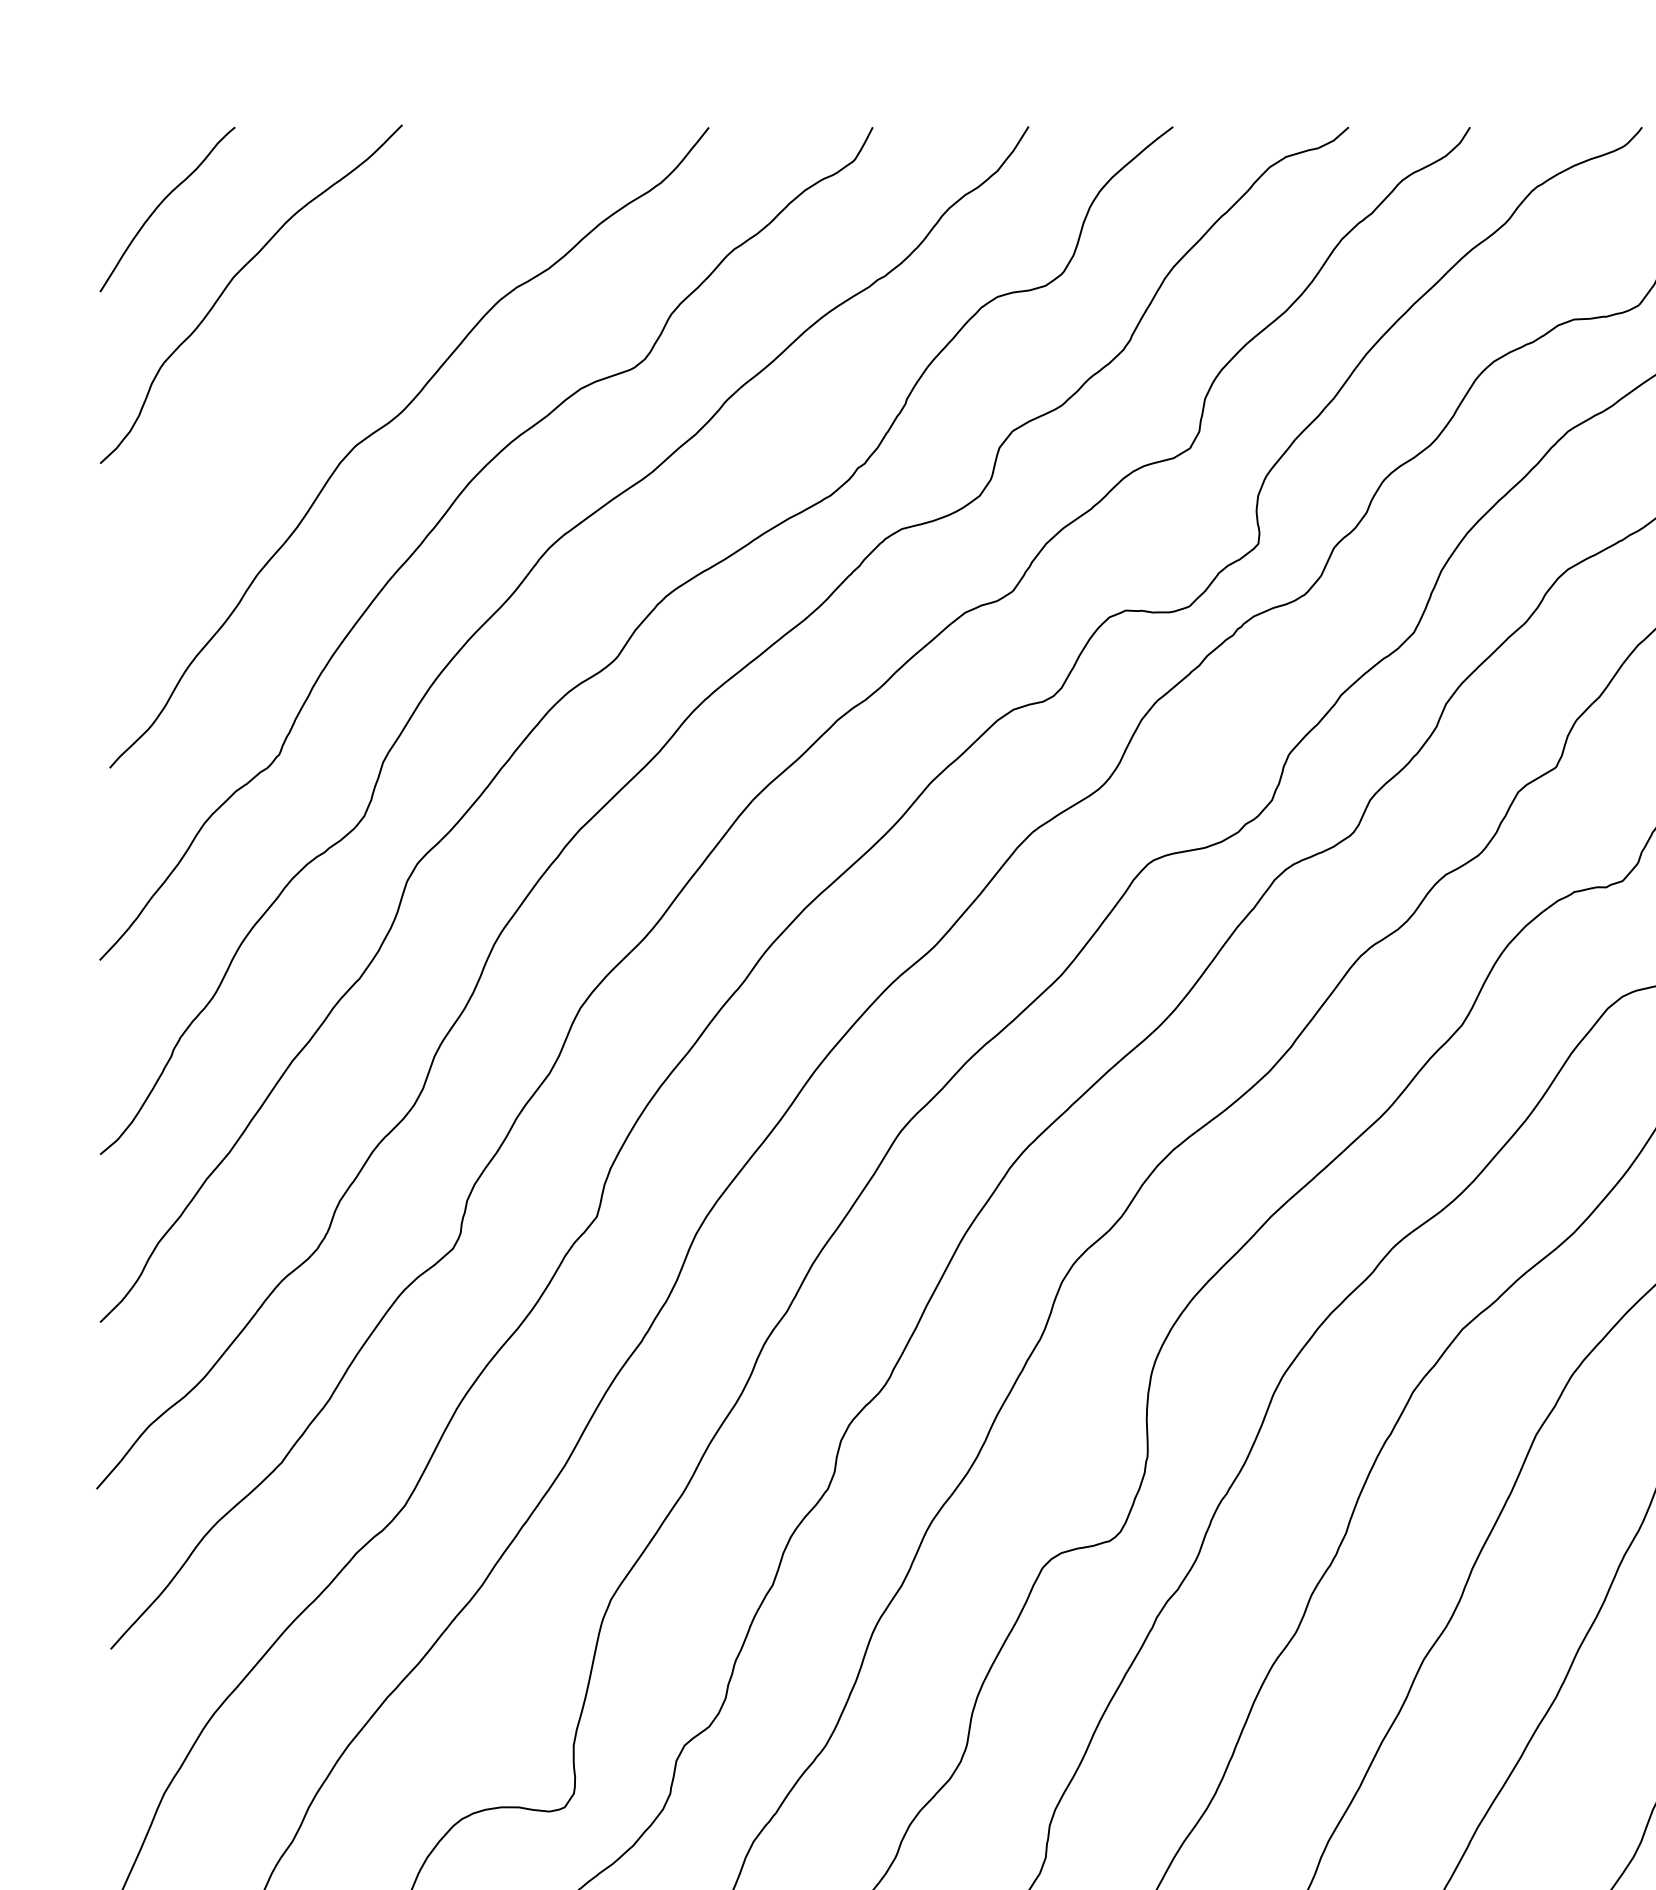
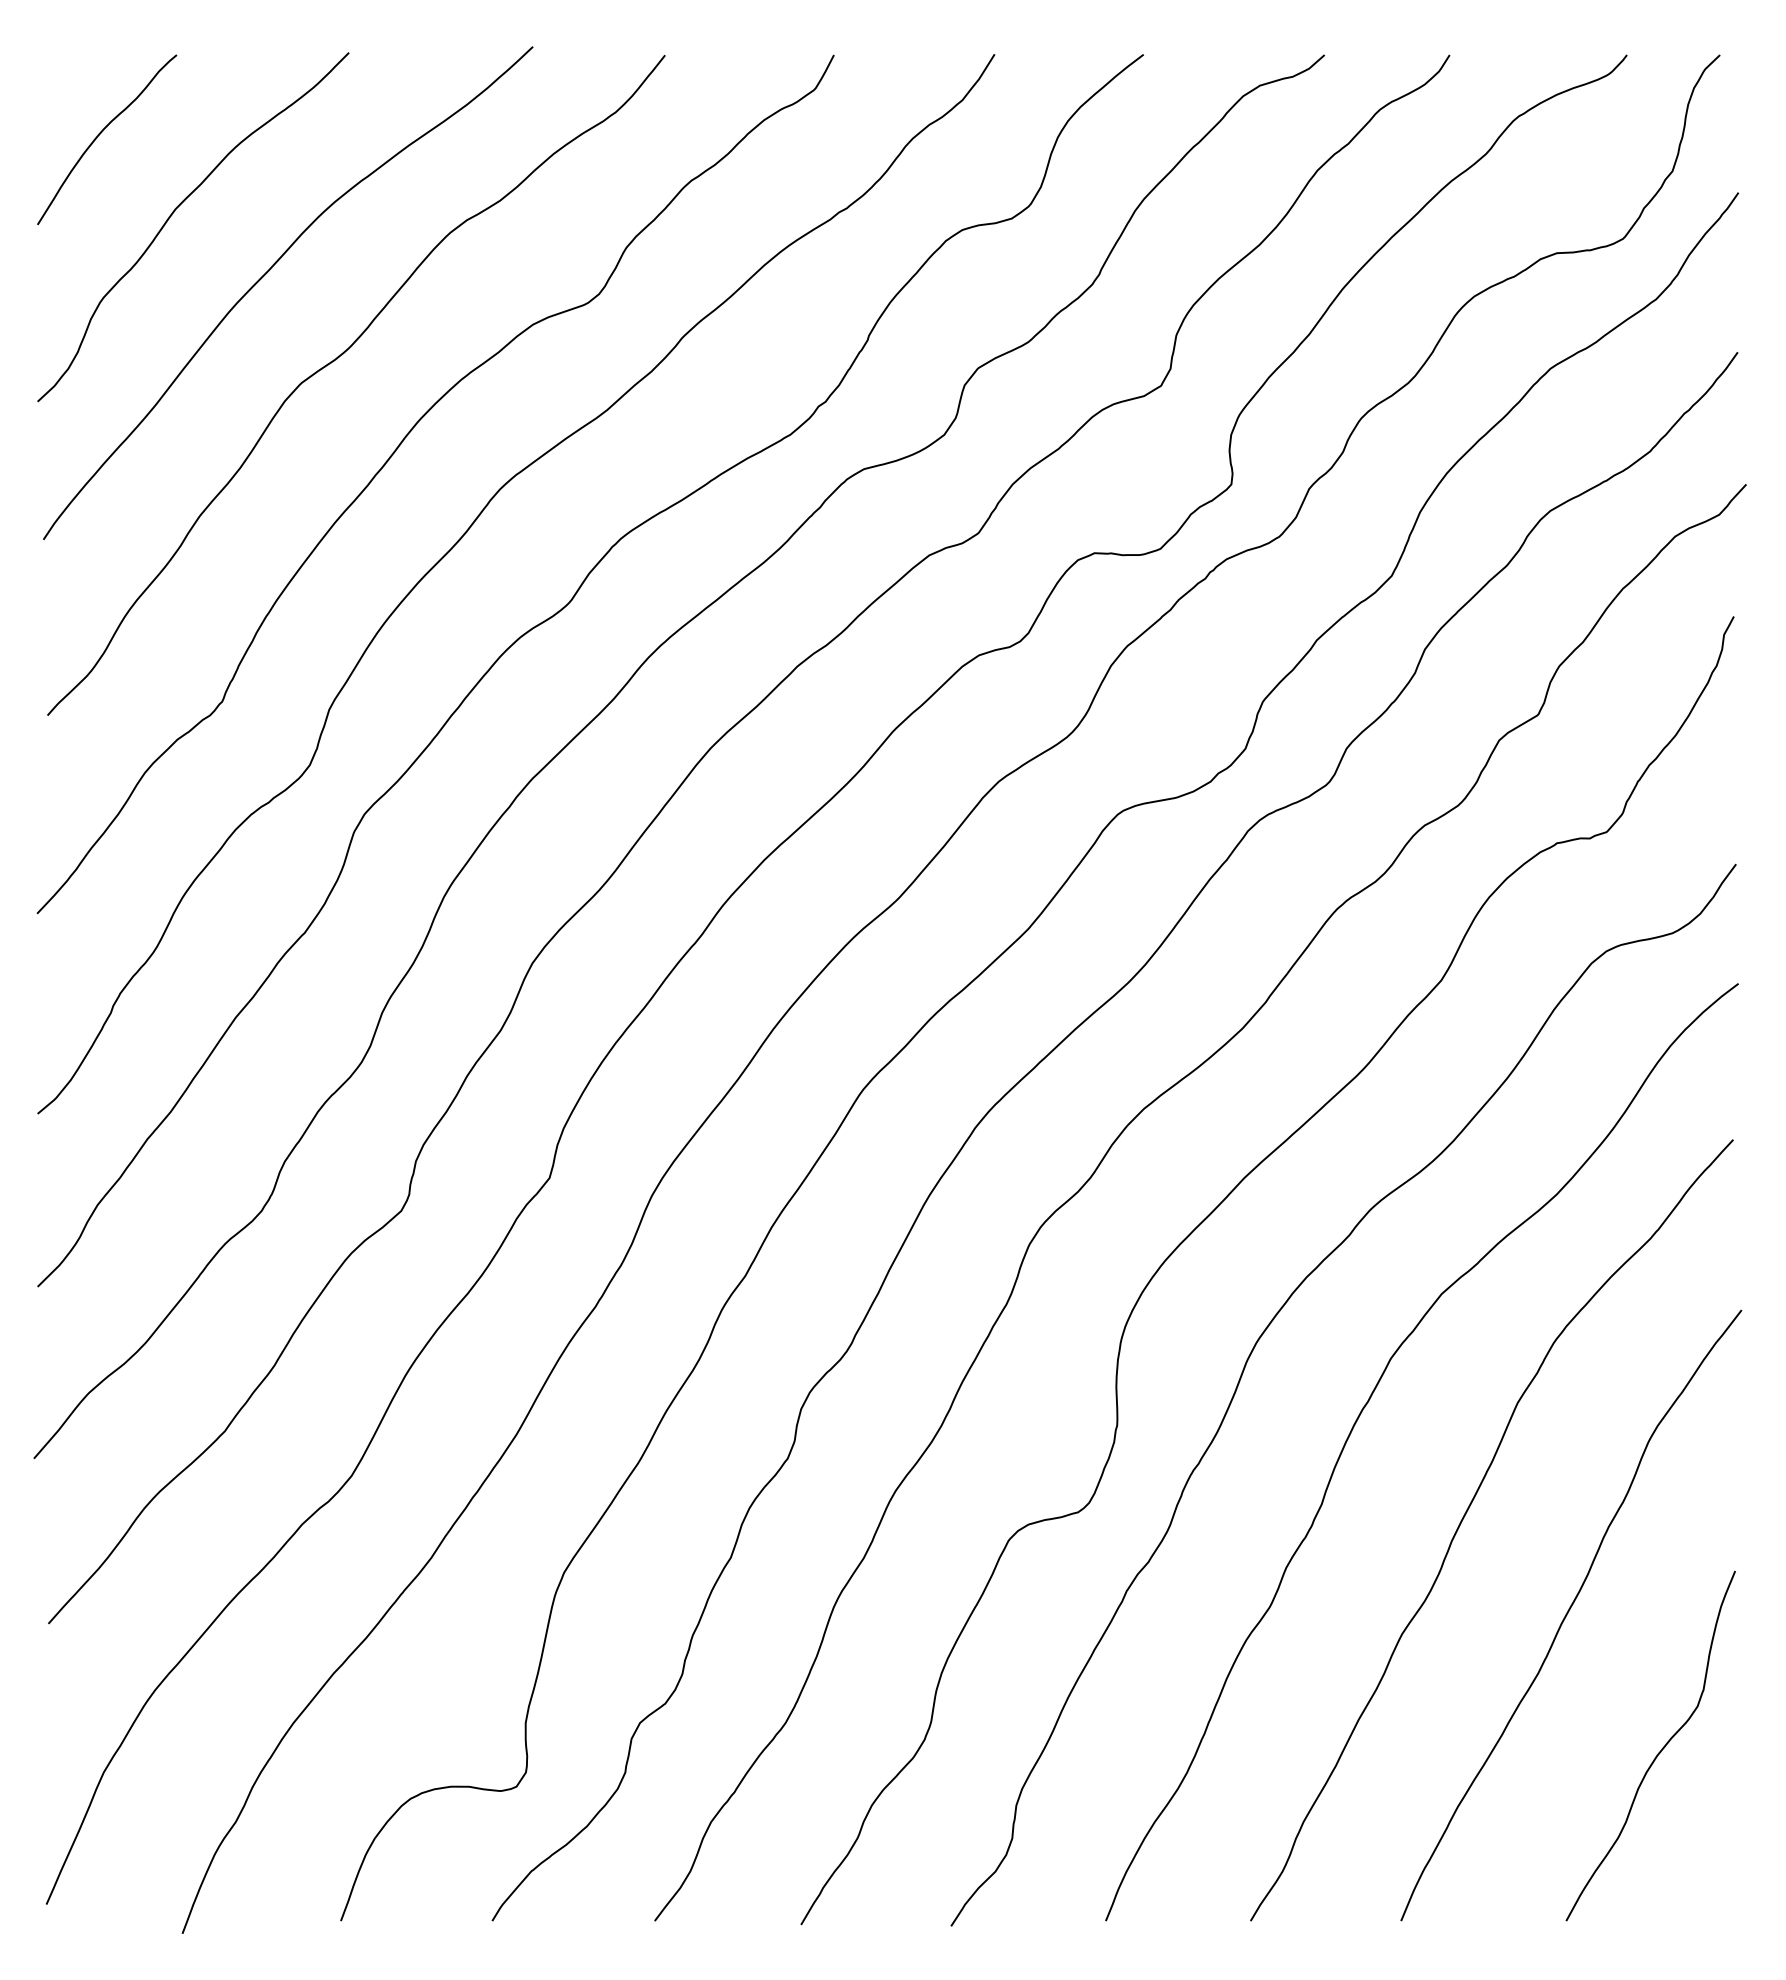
curve: (324, 338) -> (268, 272), added

